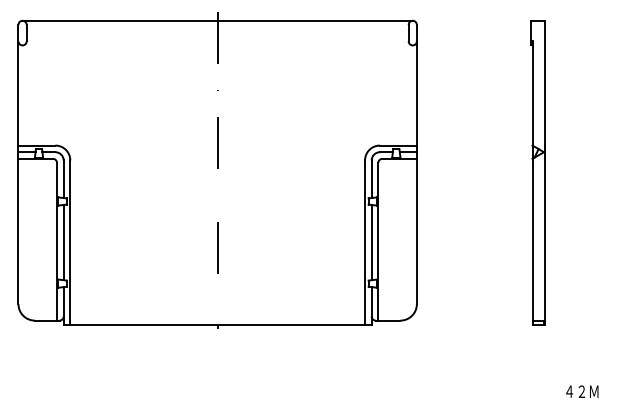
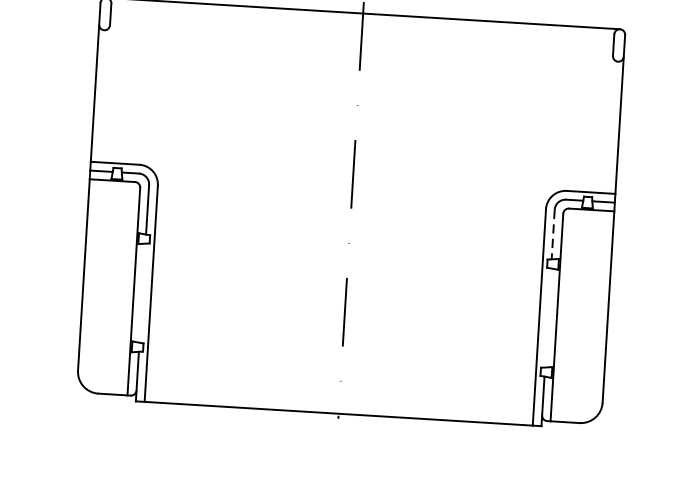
line: (371, 179) -> (552, 234), solid -> dashed
line: (63, 242) -> (142, 293), removed
line: (371, 242) -> (547, 317), removed

